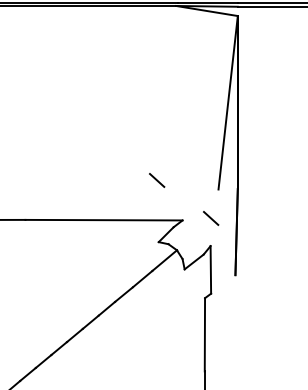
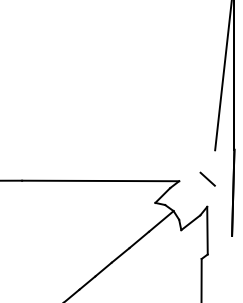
line: (157, 180) -> (154, 141), removed

